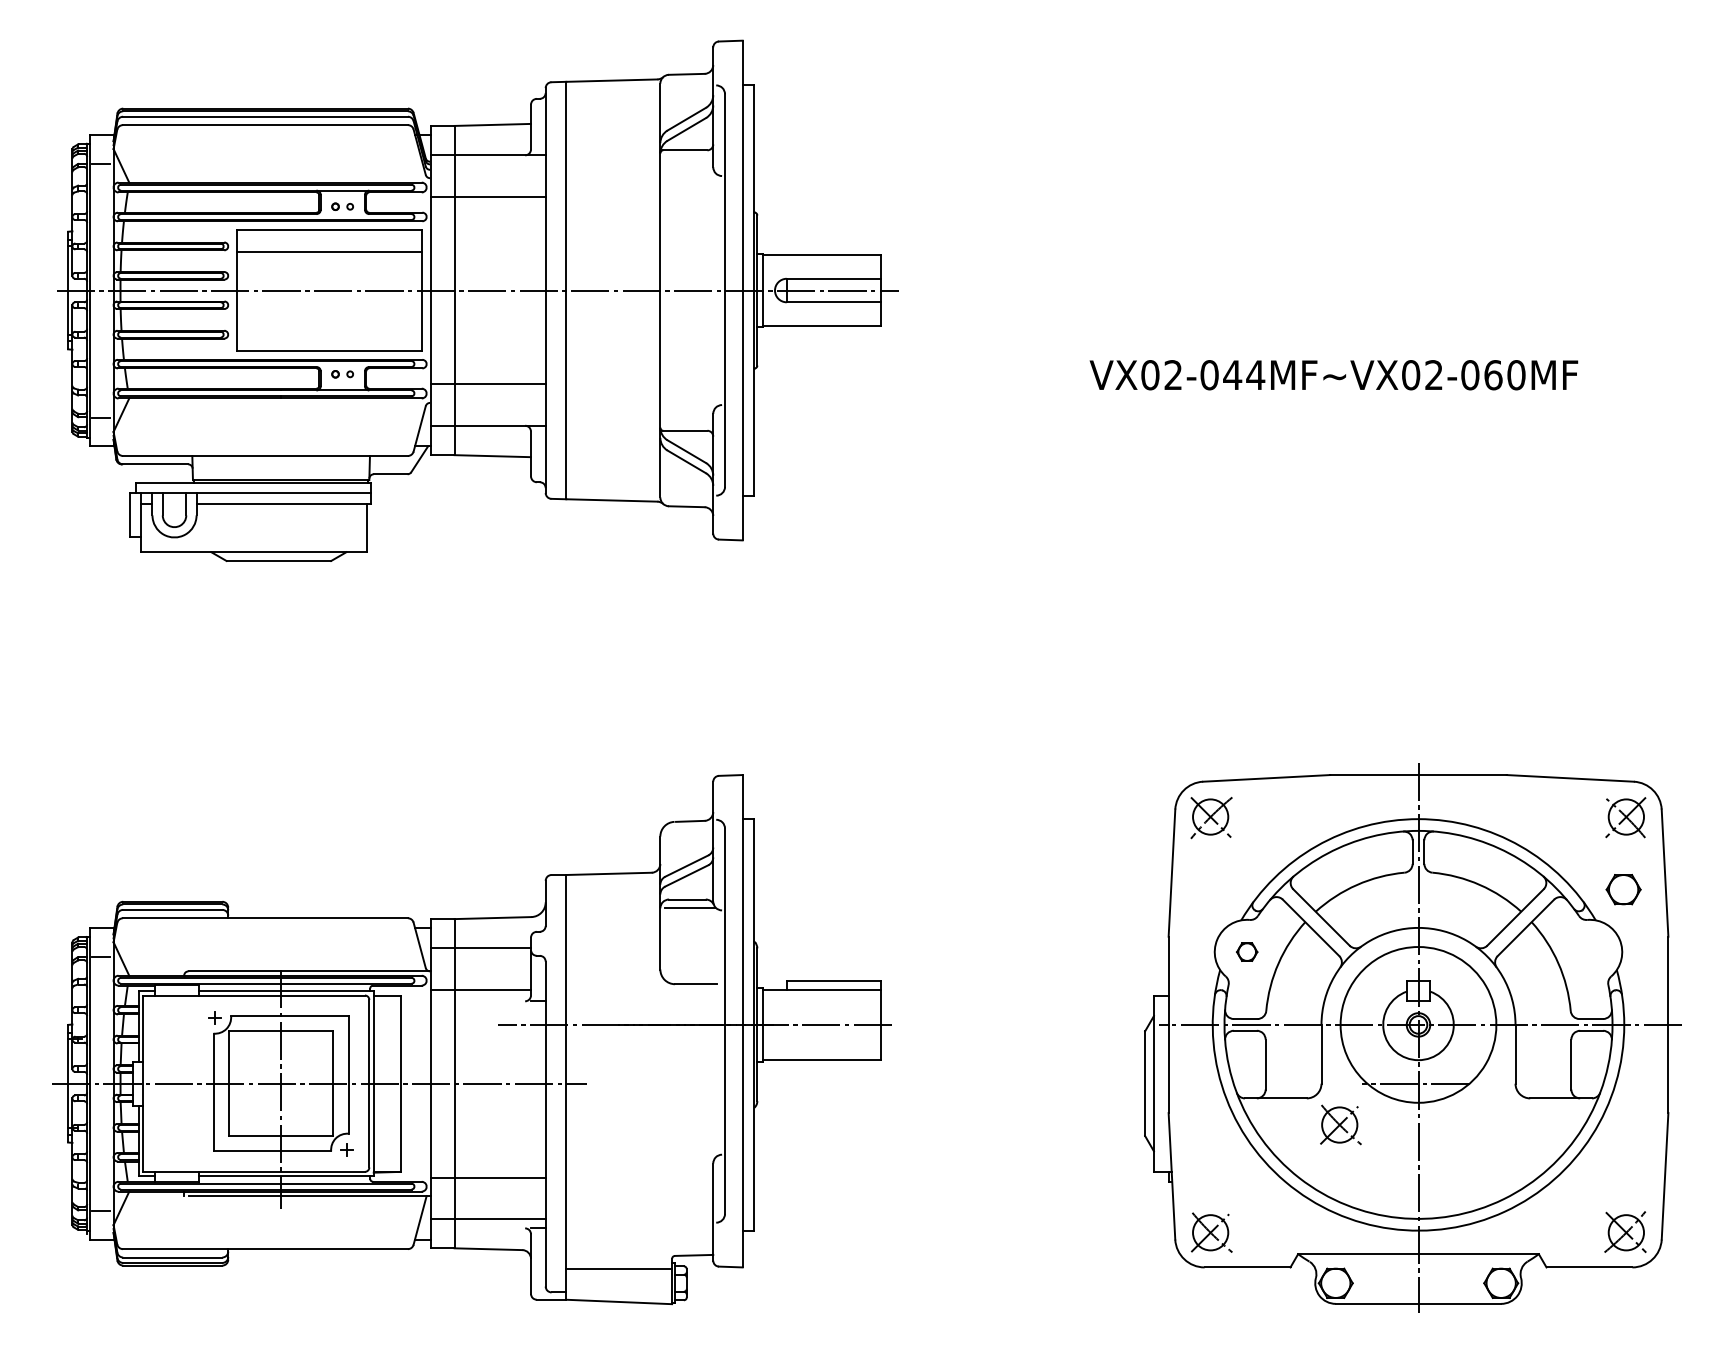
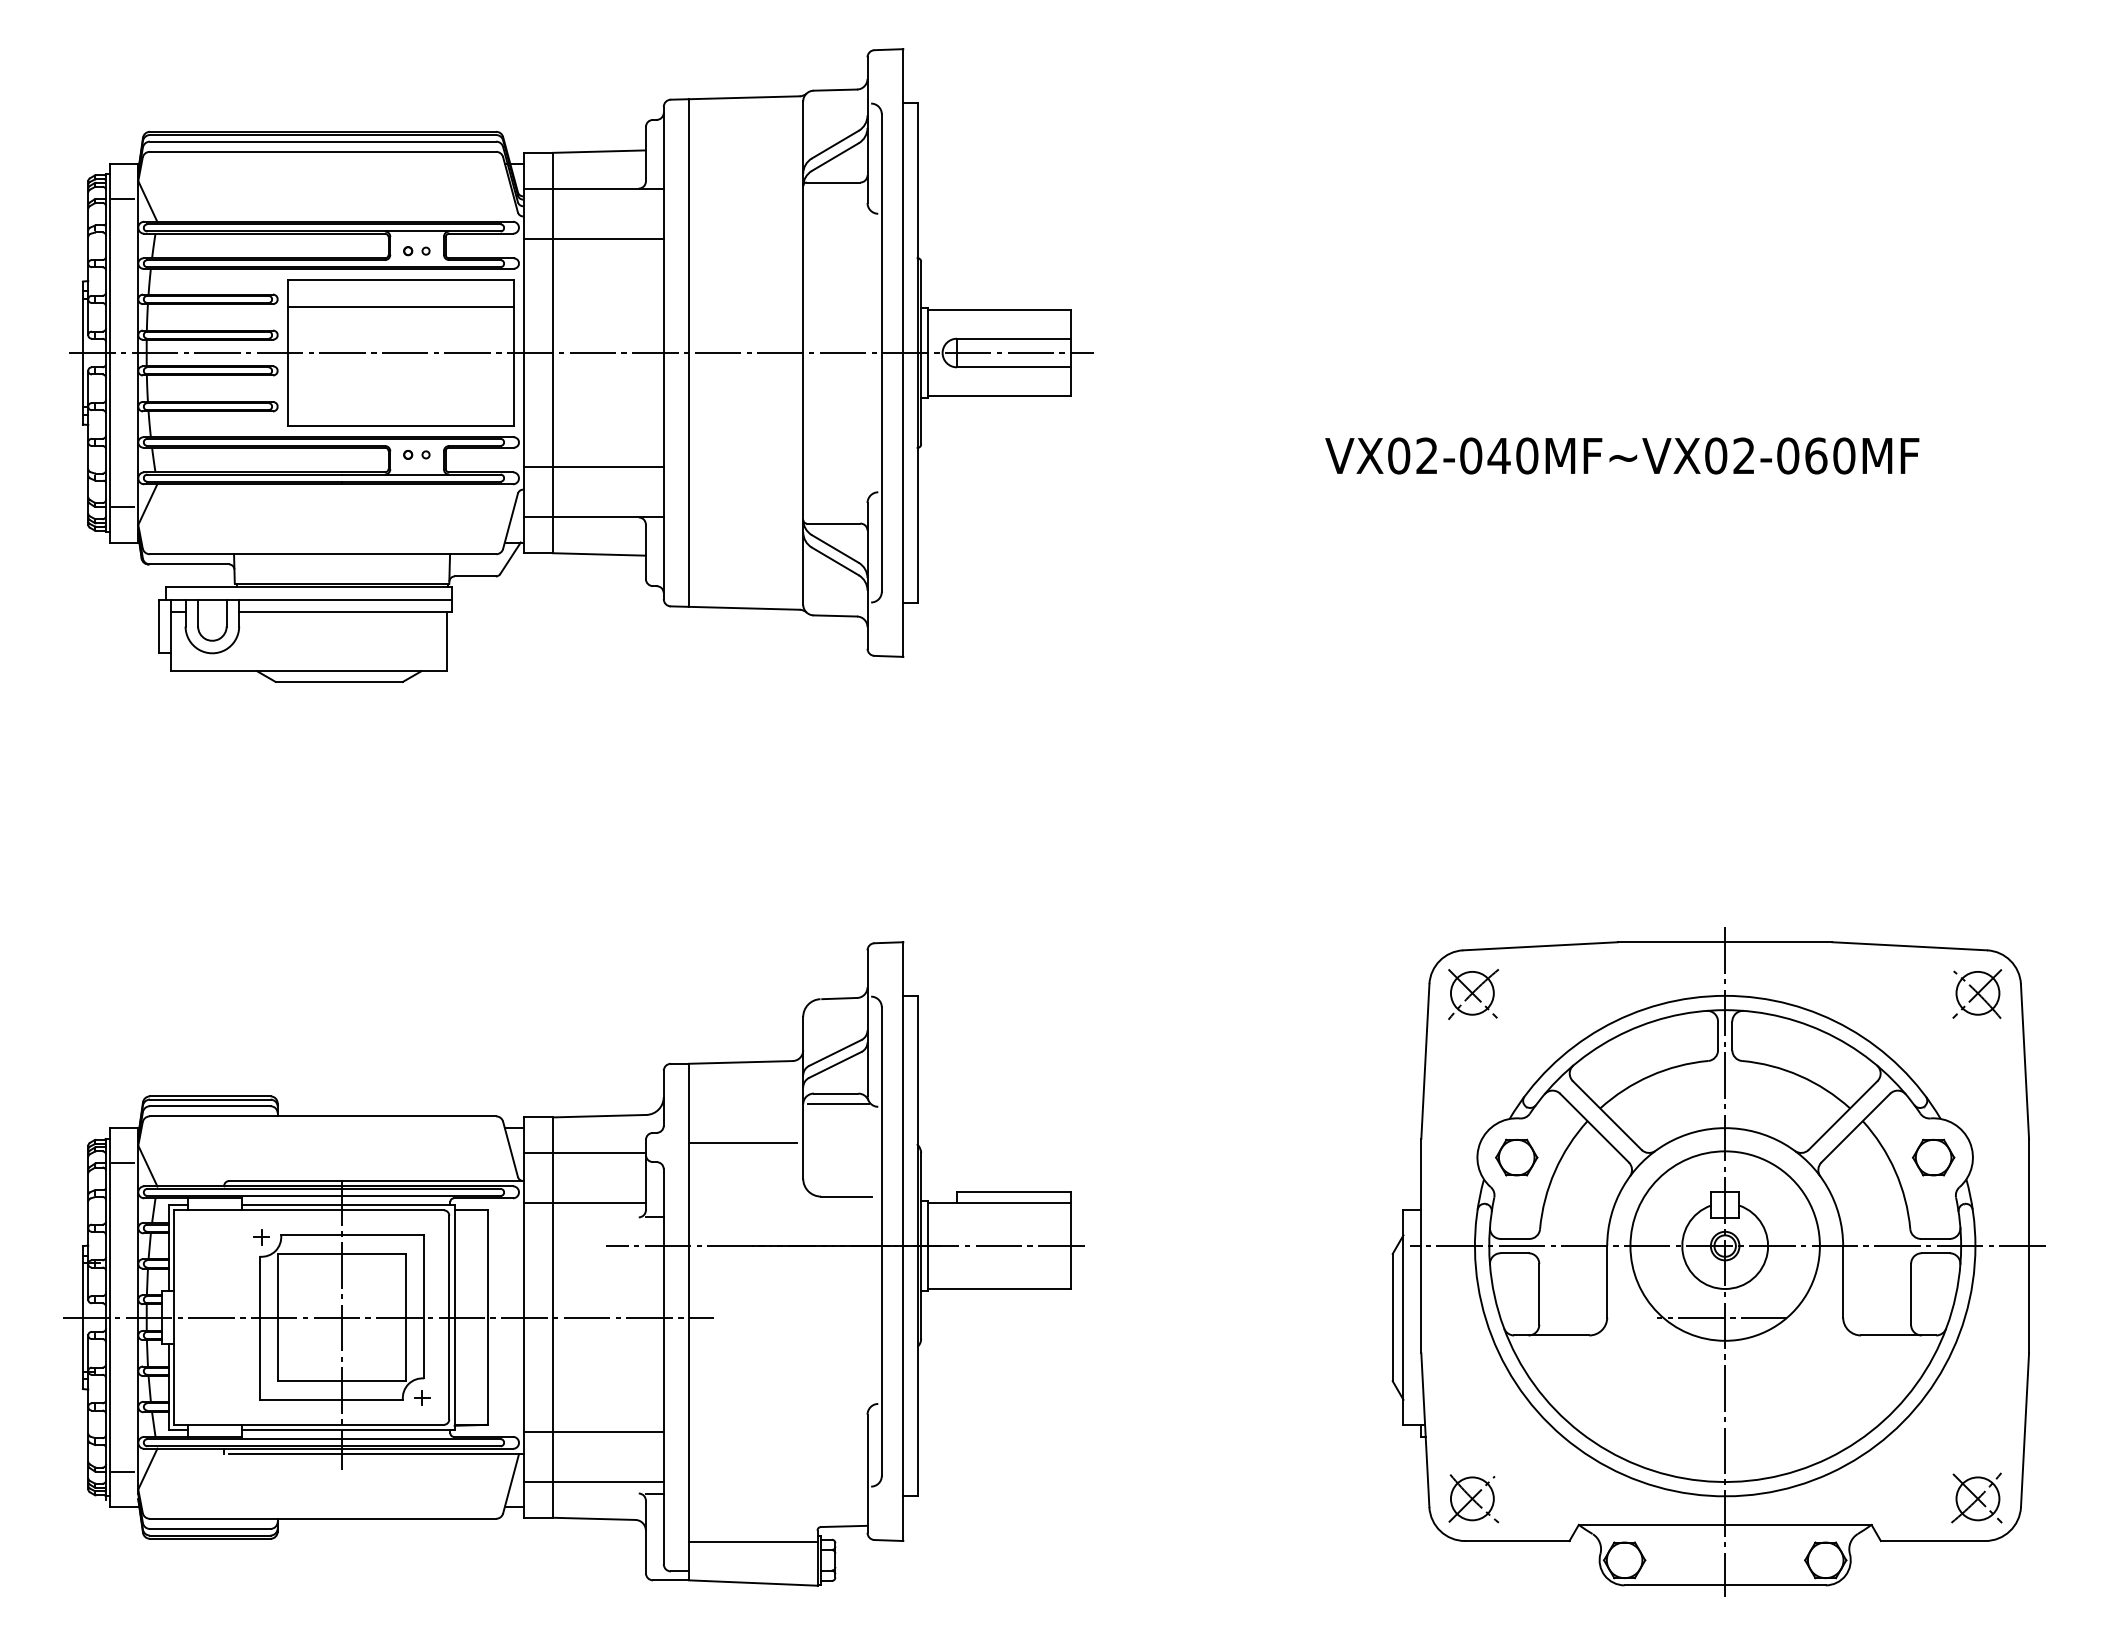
text: (1255, 374) -> (1526, 455), VX02-044MF~VX02-060MF -> VX02-040MF~VX02-060MF
part: (1623, 889) -> (1933, 1157), moved
line: (610, 940) -> (742, 1143), added
part: (1246, 952) -> (1516, 1157), size x1.67
part: (1340, 1124) -> (1630, 1367), removed

